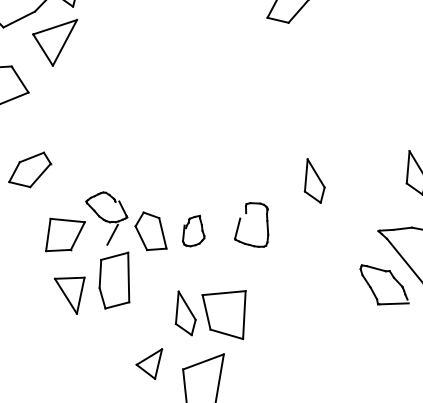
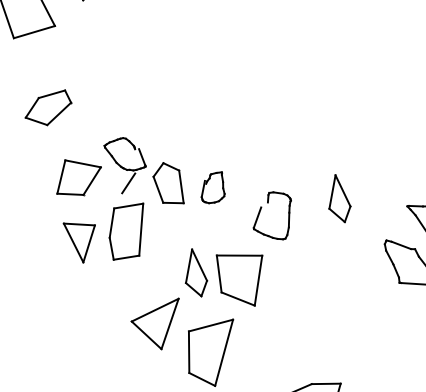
part: (314, 180) -> (340, 198), moved
part: (246, 214) -> (268, 203), moved
part: (149, 363) -> (154, 321), size x1.67

